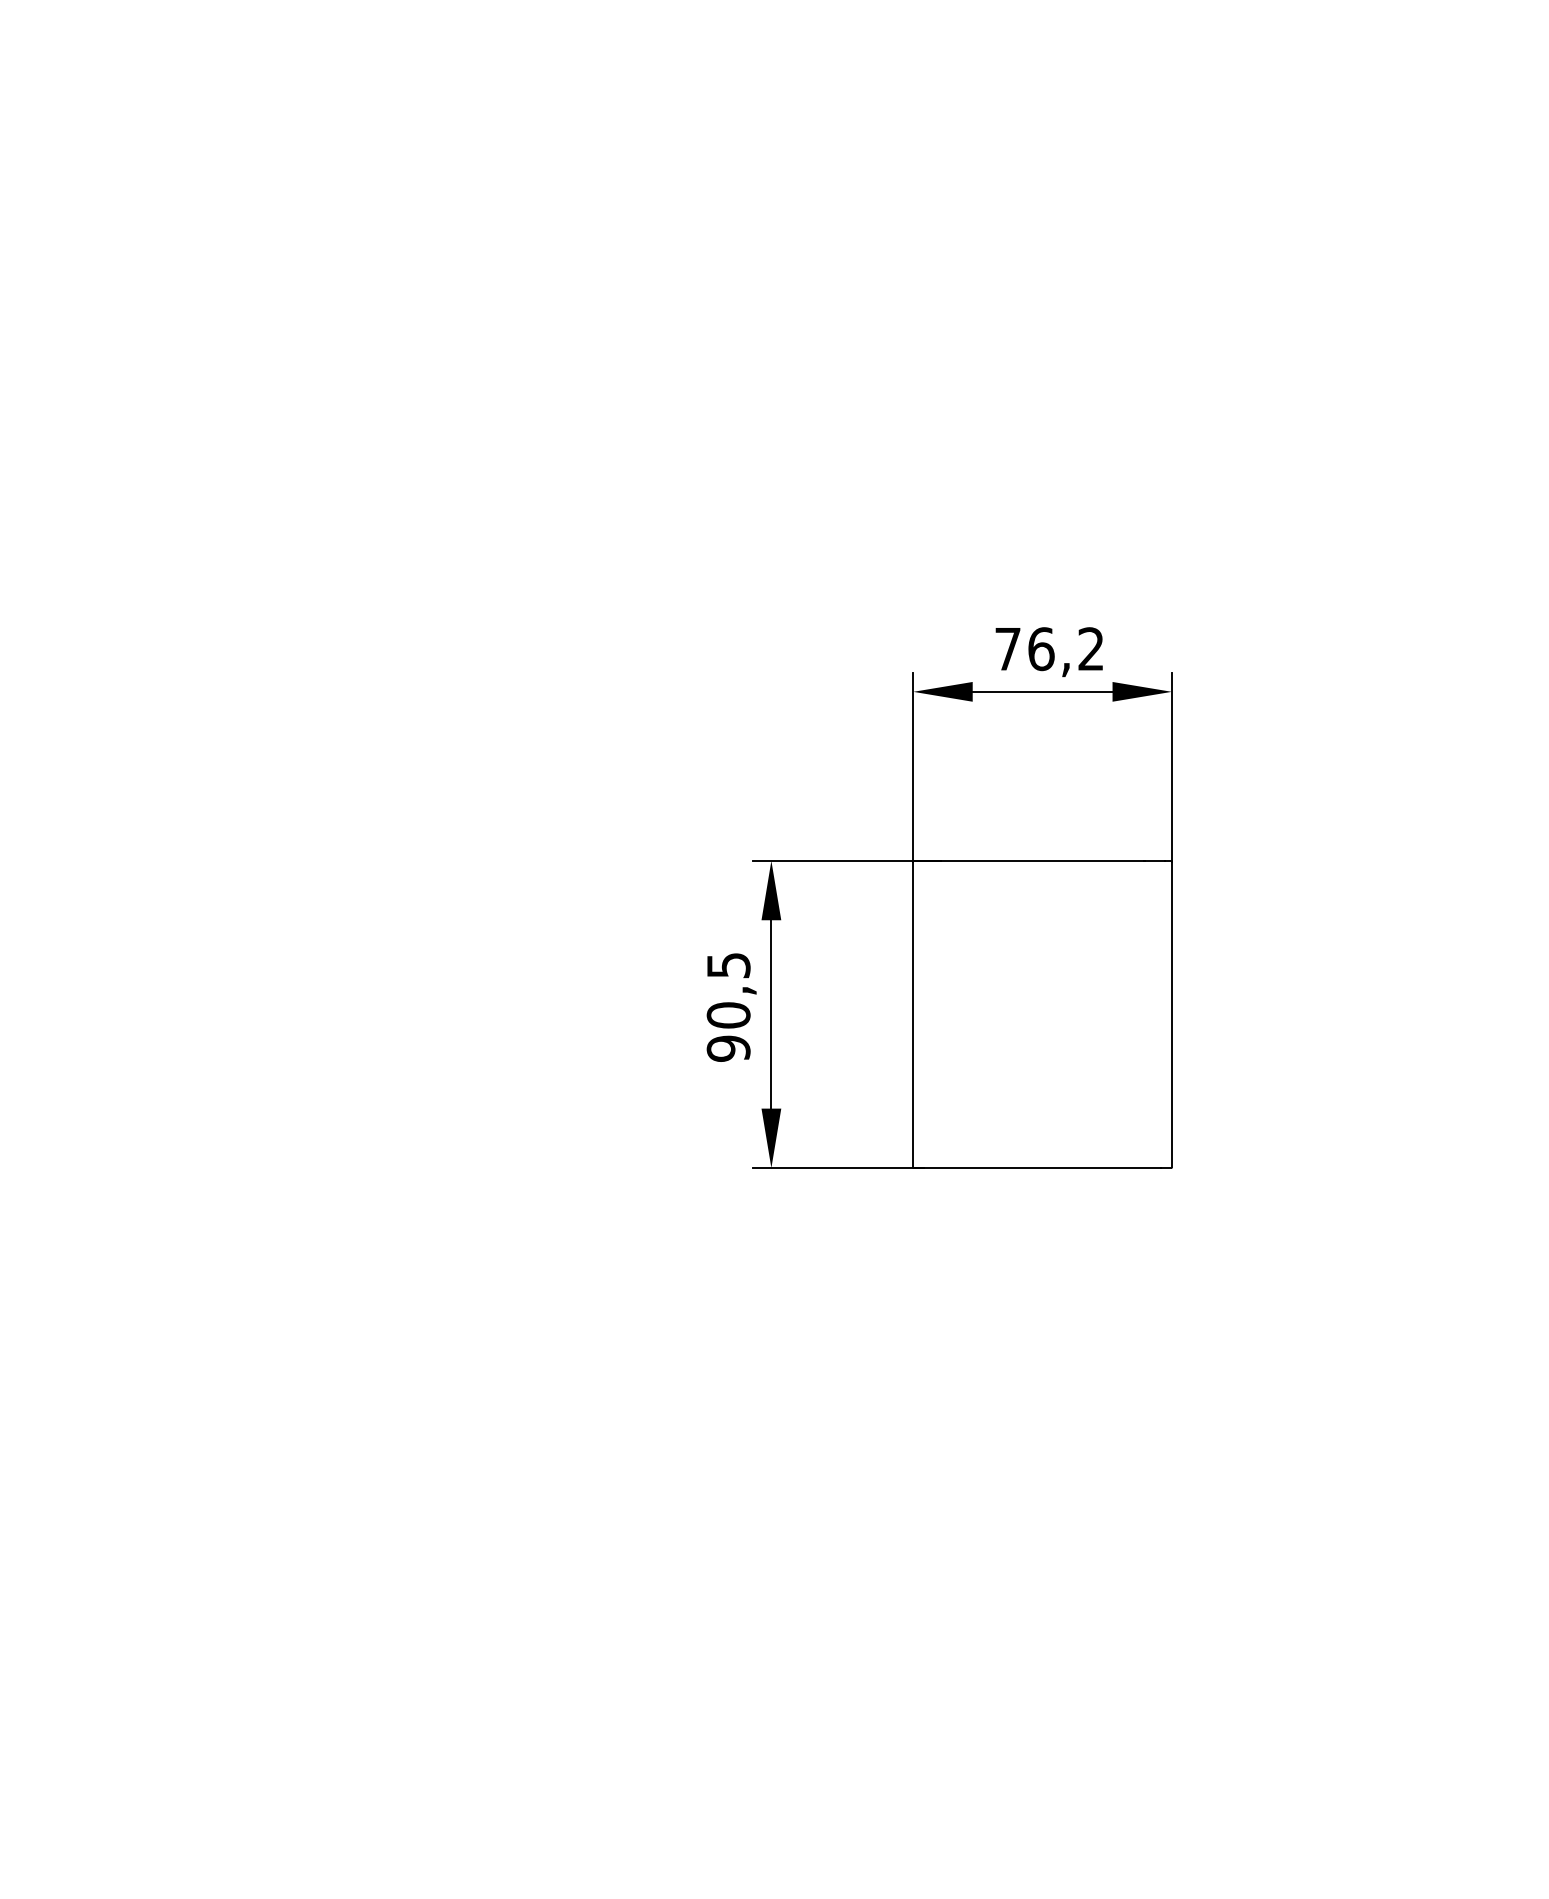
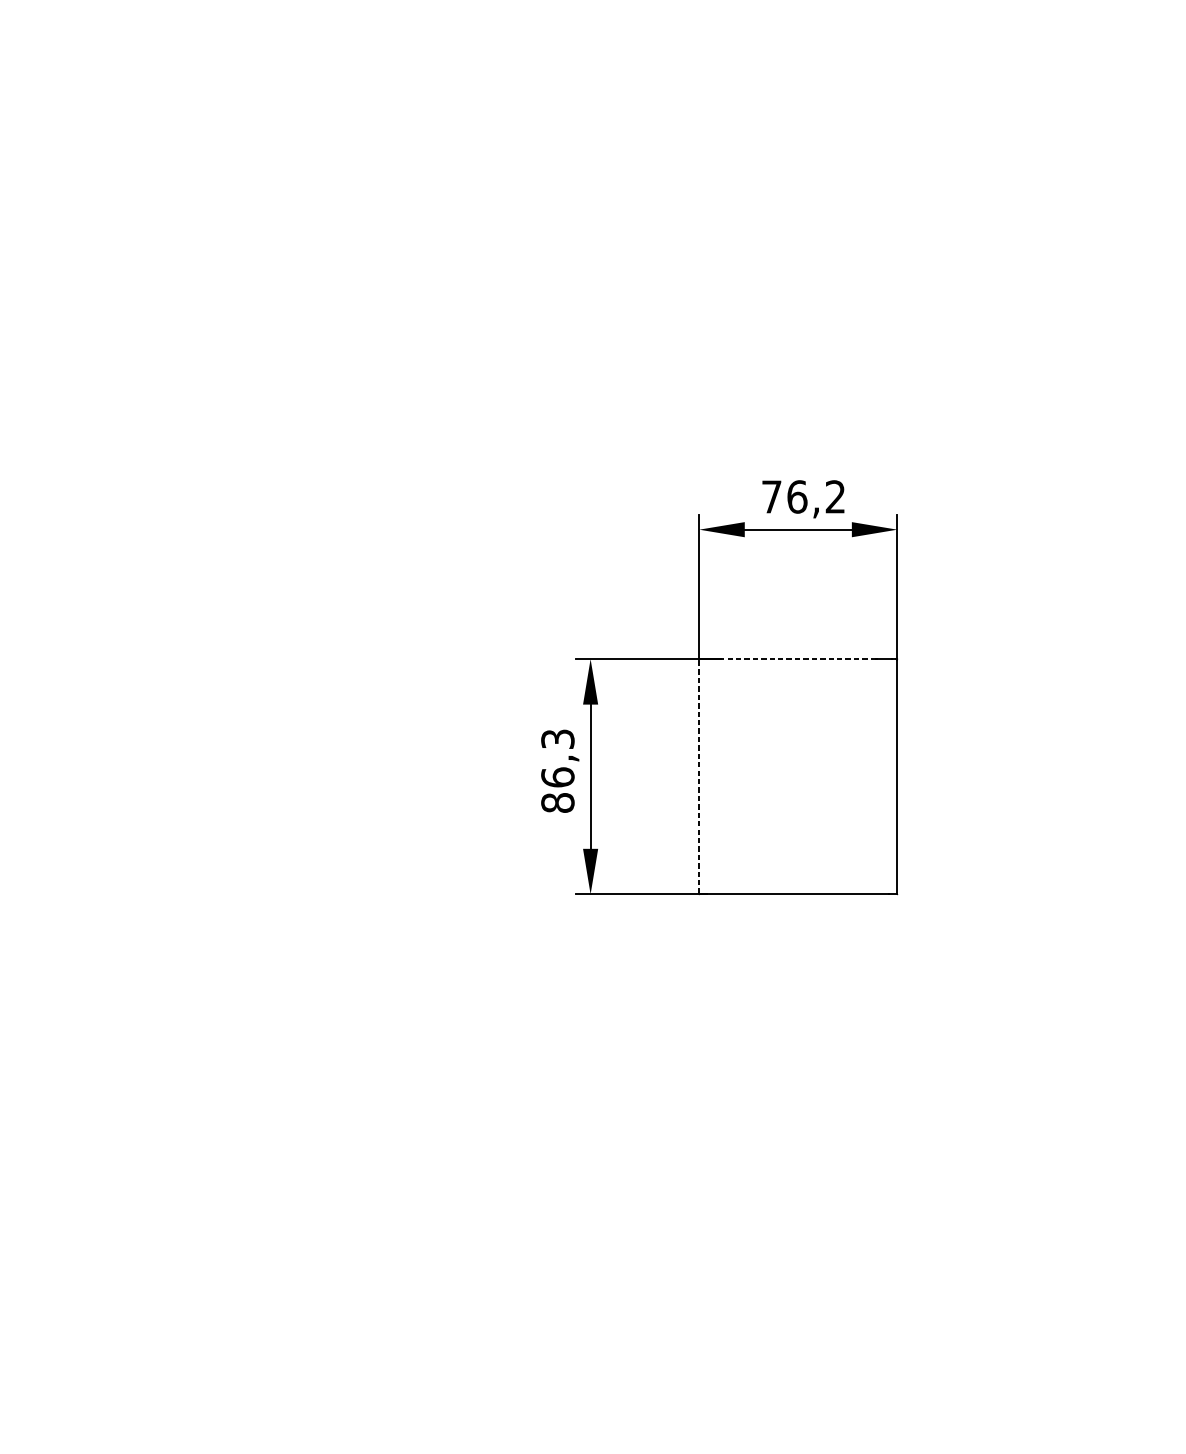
line: (1042, 860) -> (798, 658), solid -> dashed
text: (728, 1007) -> (557, 771), 90,5 -> 86,3
line: (913, 1014) -> (699, 776), solid -> dashed

